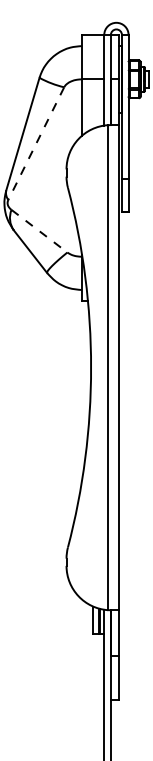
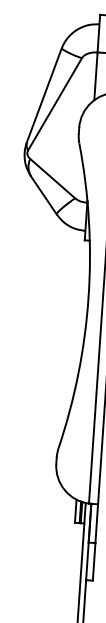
line: (36, 143) -> (55, 104), dashed -> solid
line: (39, 231) -> (52, 178), dashed -> solid

